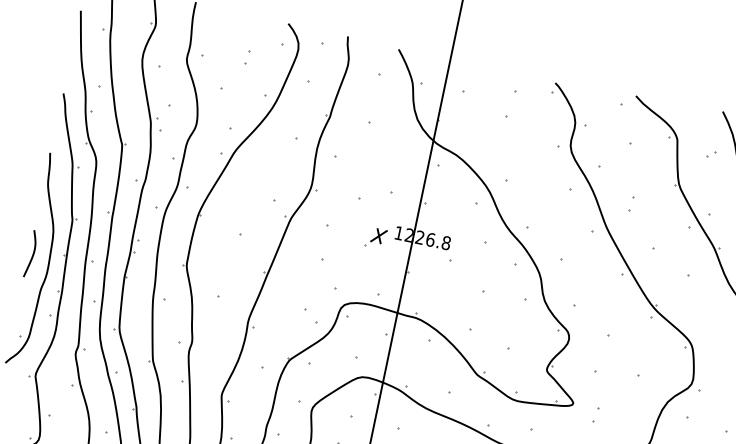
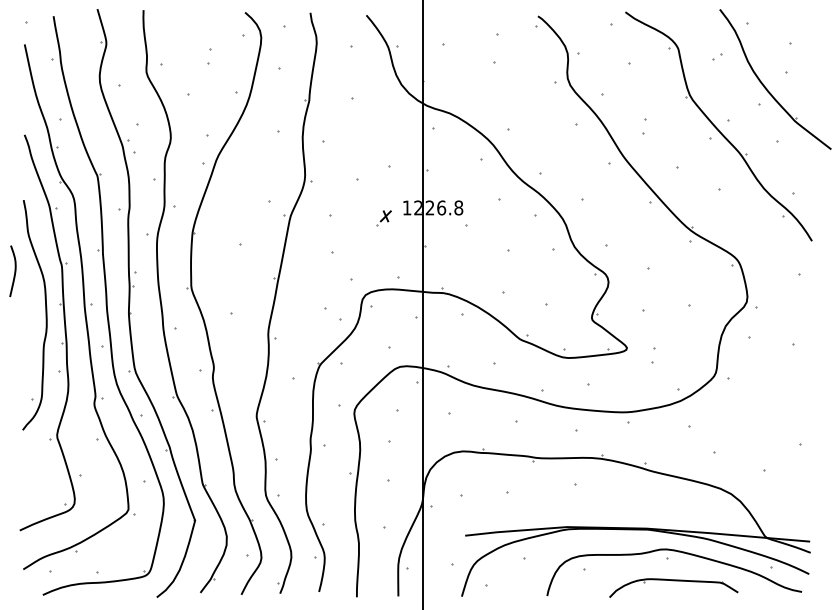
part: (375, 238) -> (383, 218), size x0.7
curve: (32, 254) -> (14, 271), moved

